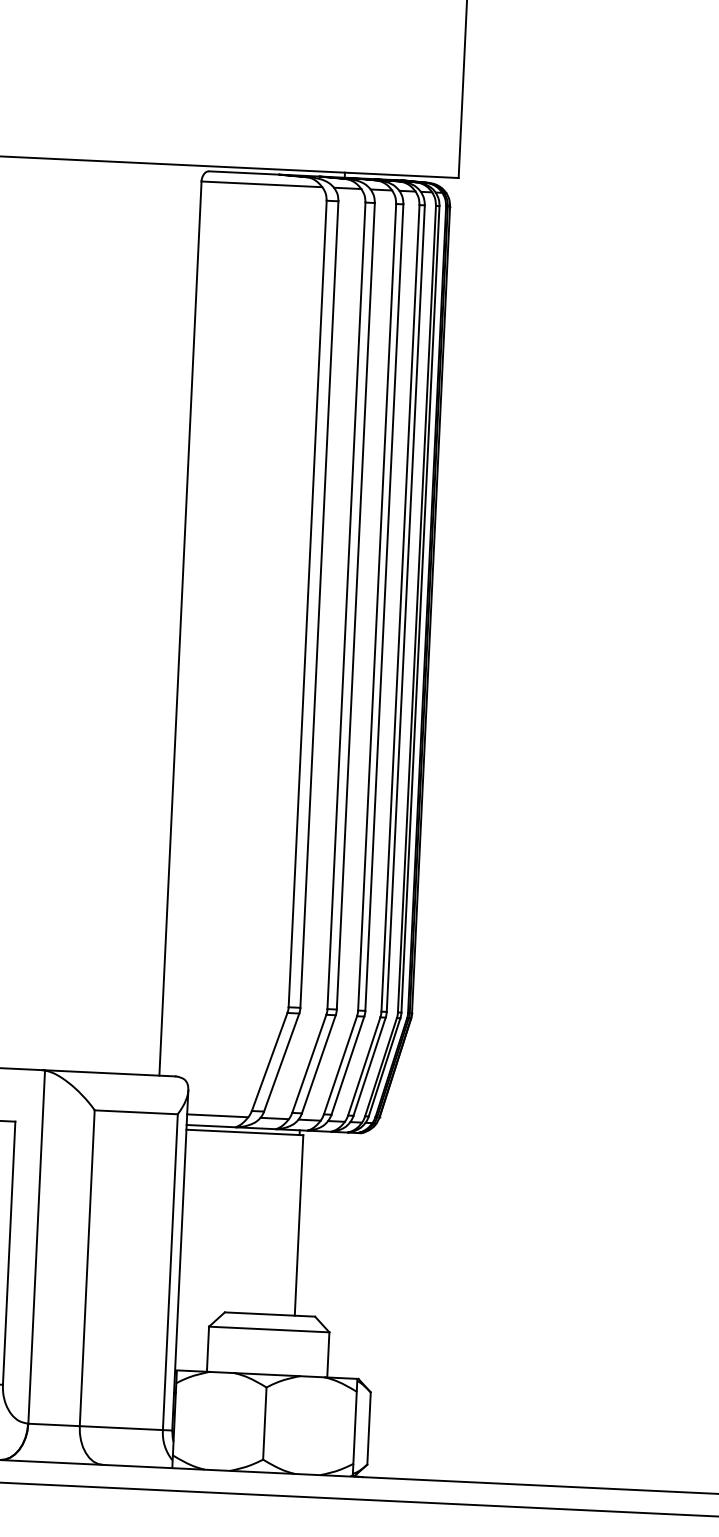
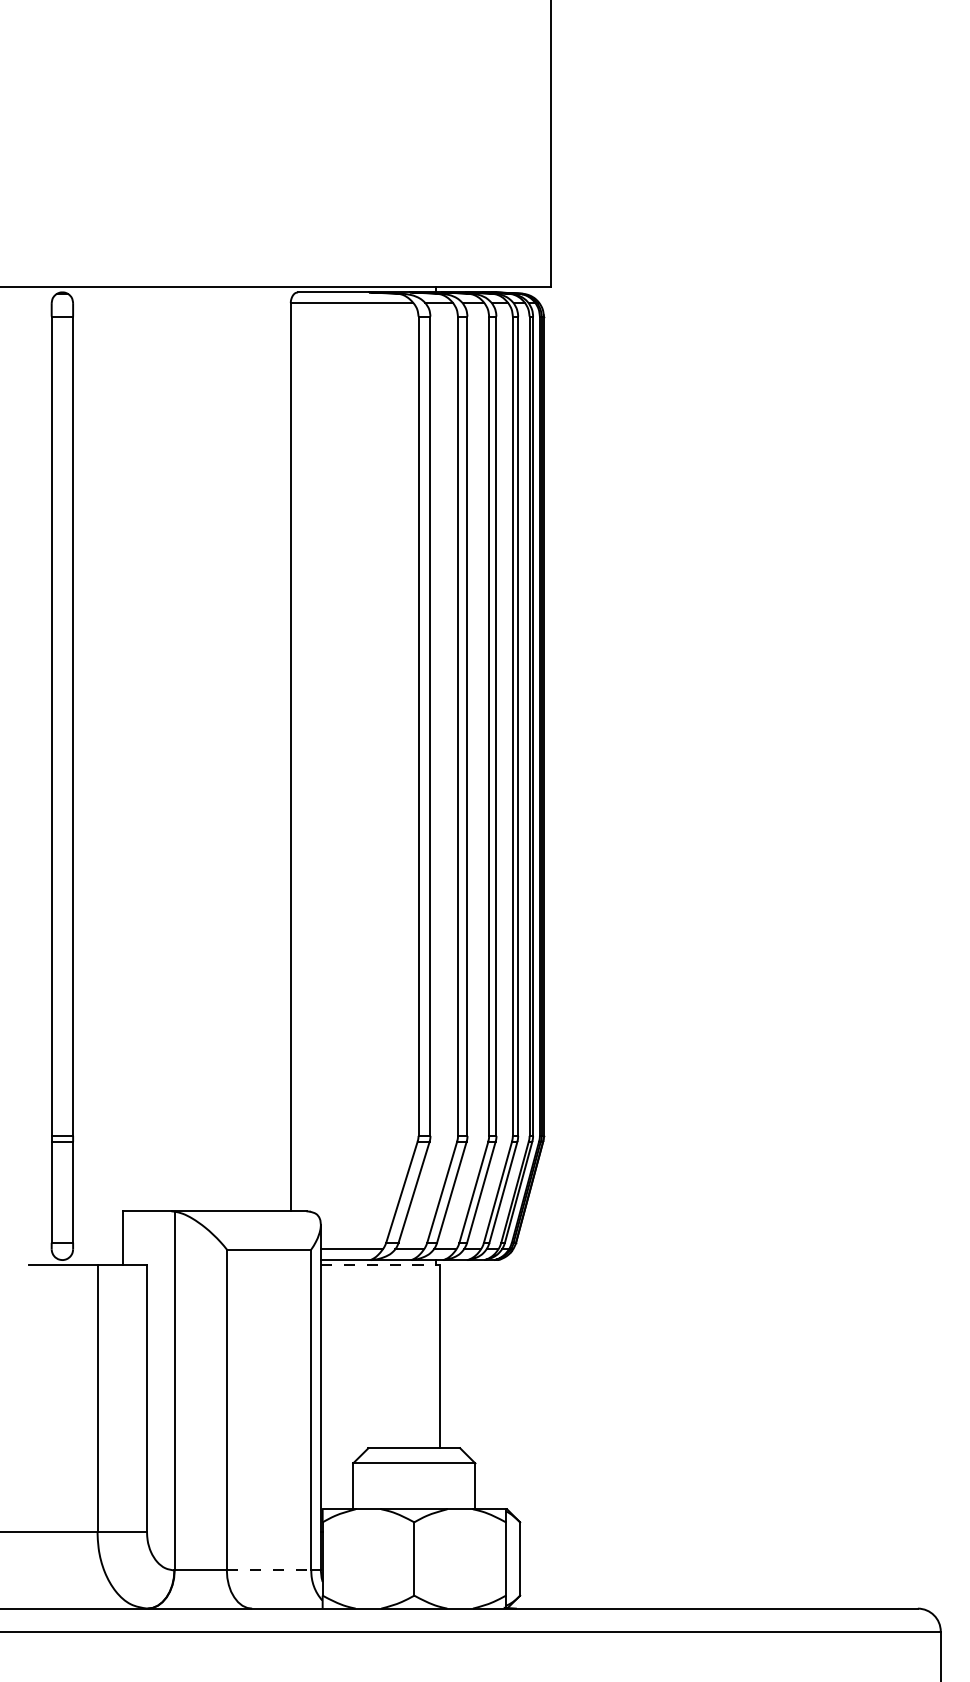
line: (245, 1132) -> (380, 1264), solid -> dashed
line: (121, 1428) -> (269, 1570), solid -> dashed

